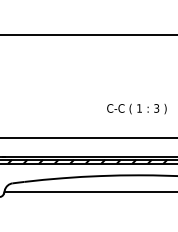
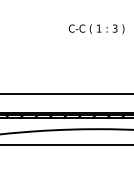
text: (136, 108) -> (96, 28), moved

